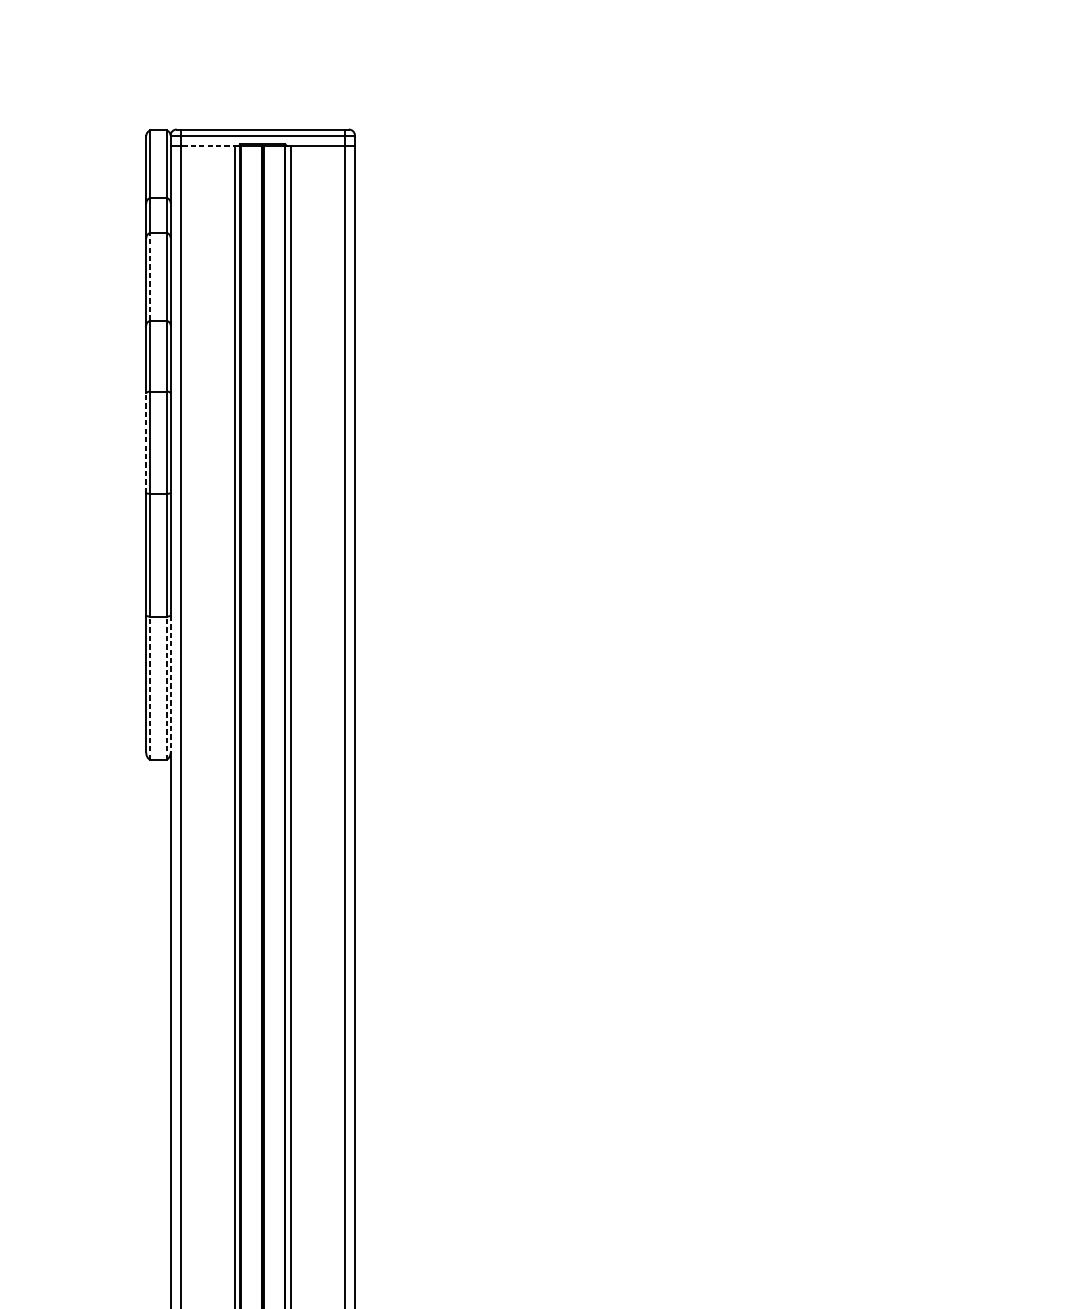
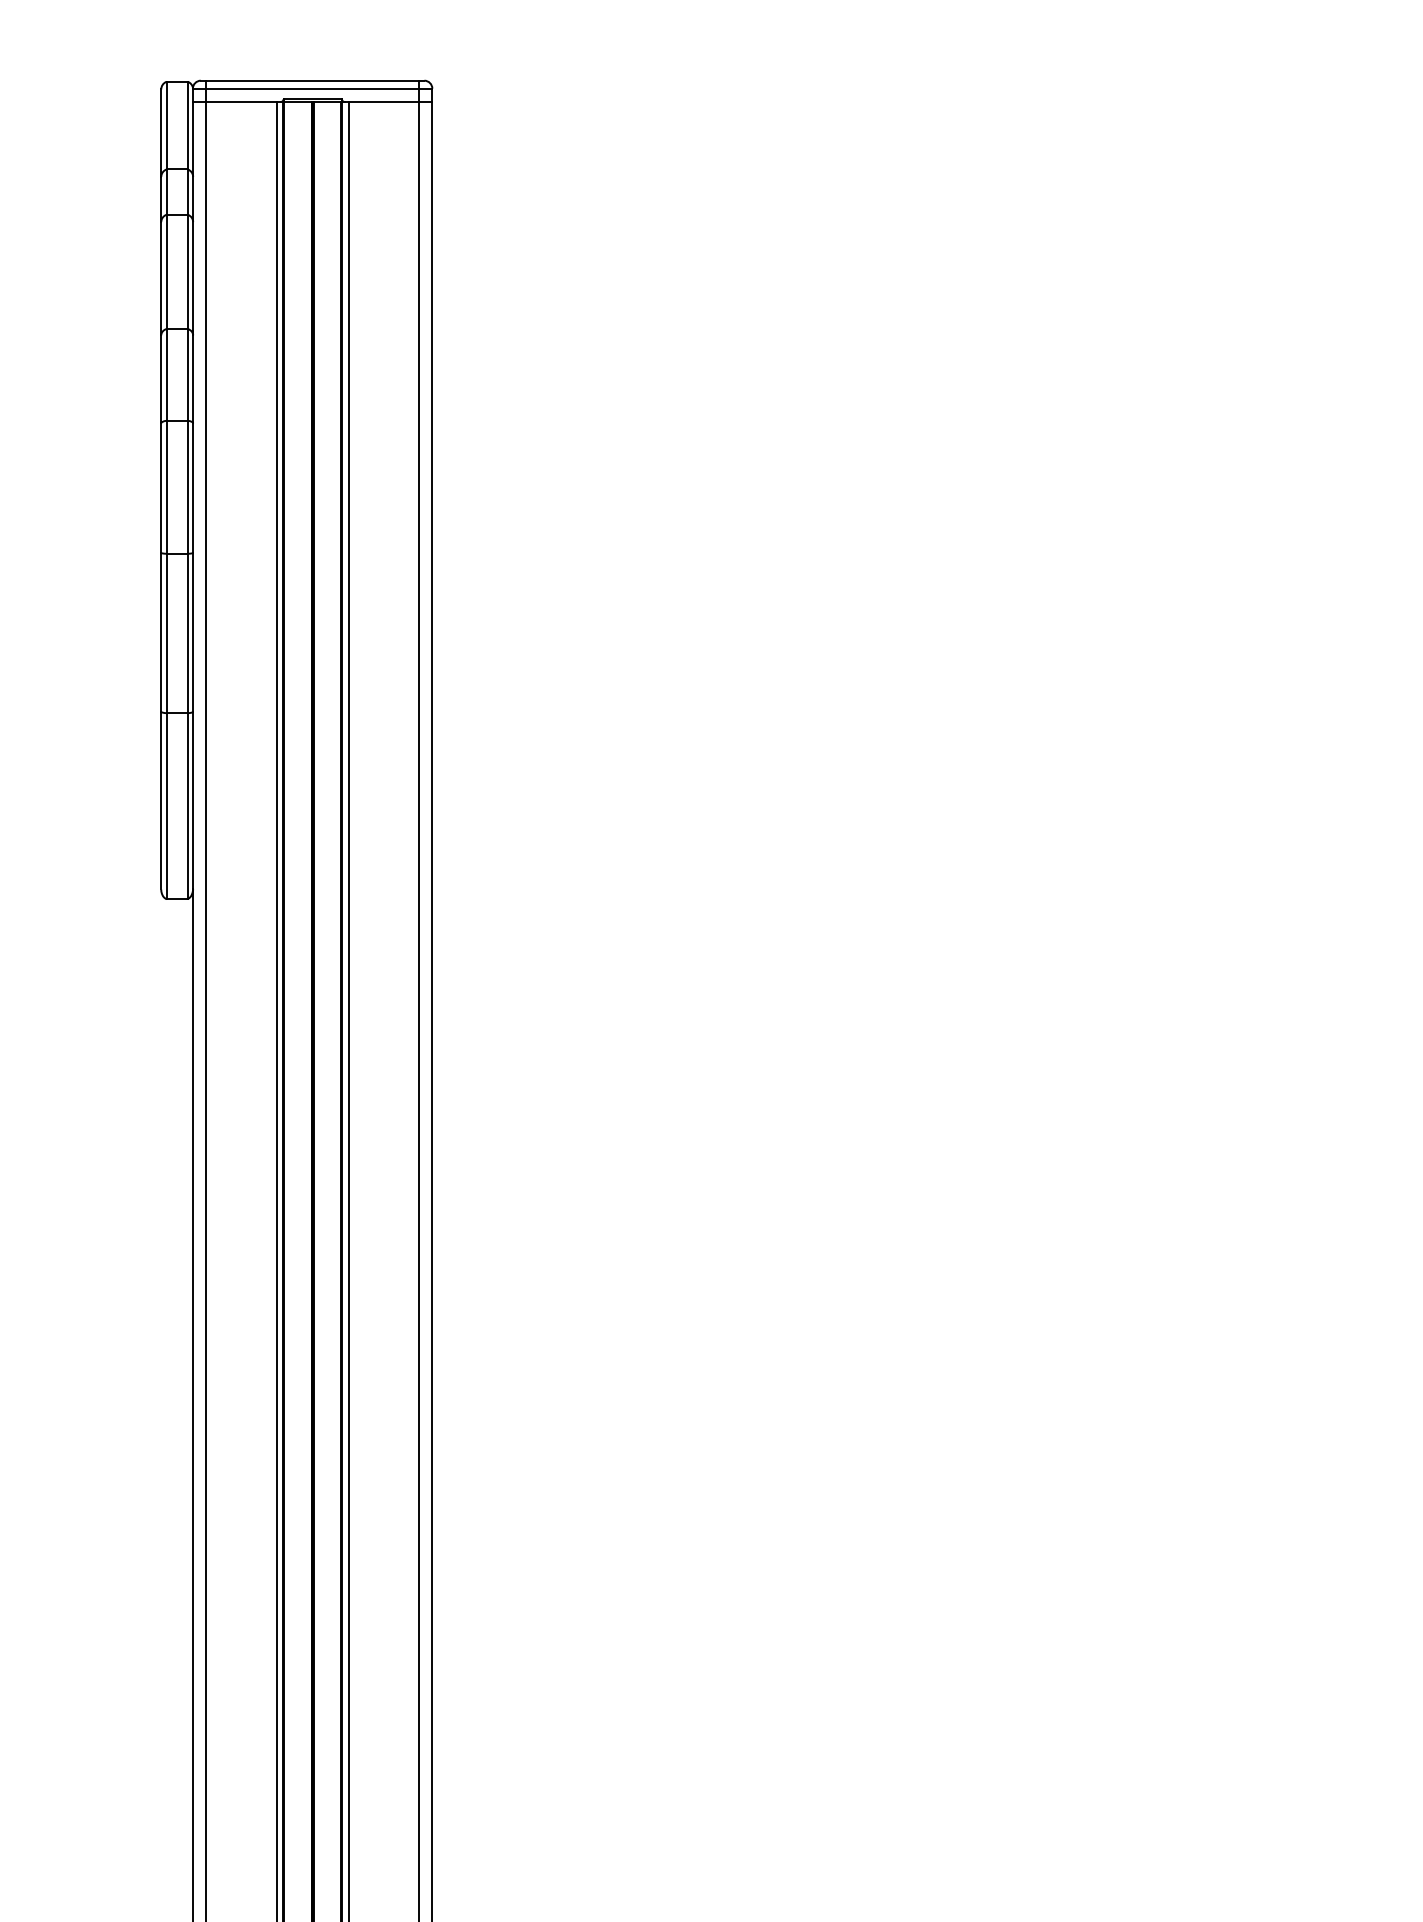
line: (209, 145) -> (243, 101), dashed -> solid
line: (150, 276) -> (166, 271), dashed -> solid
line: (146, 443) -> (161, 488), dashed -> solid
line: (171, 683) -> (193, 800), dashed -> solid
line: (150, 687) -> (166, 805), dashed -> solid
line: (166, 687) -> (187, 805), dashed -> solid

